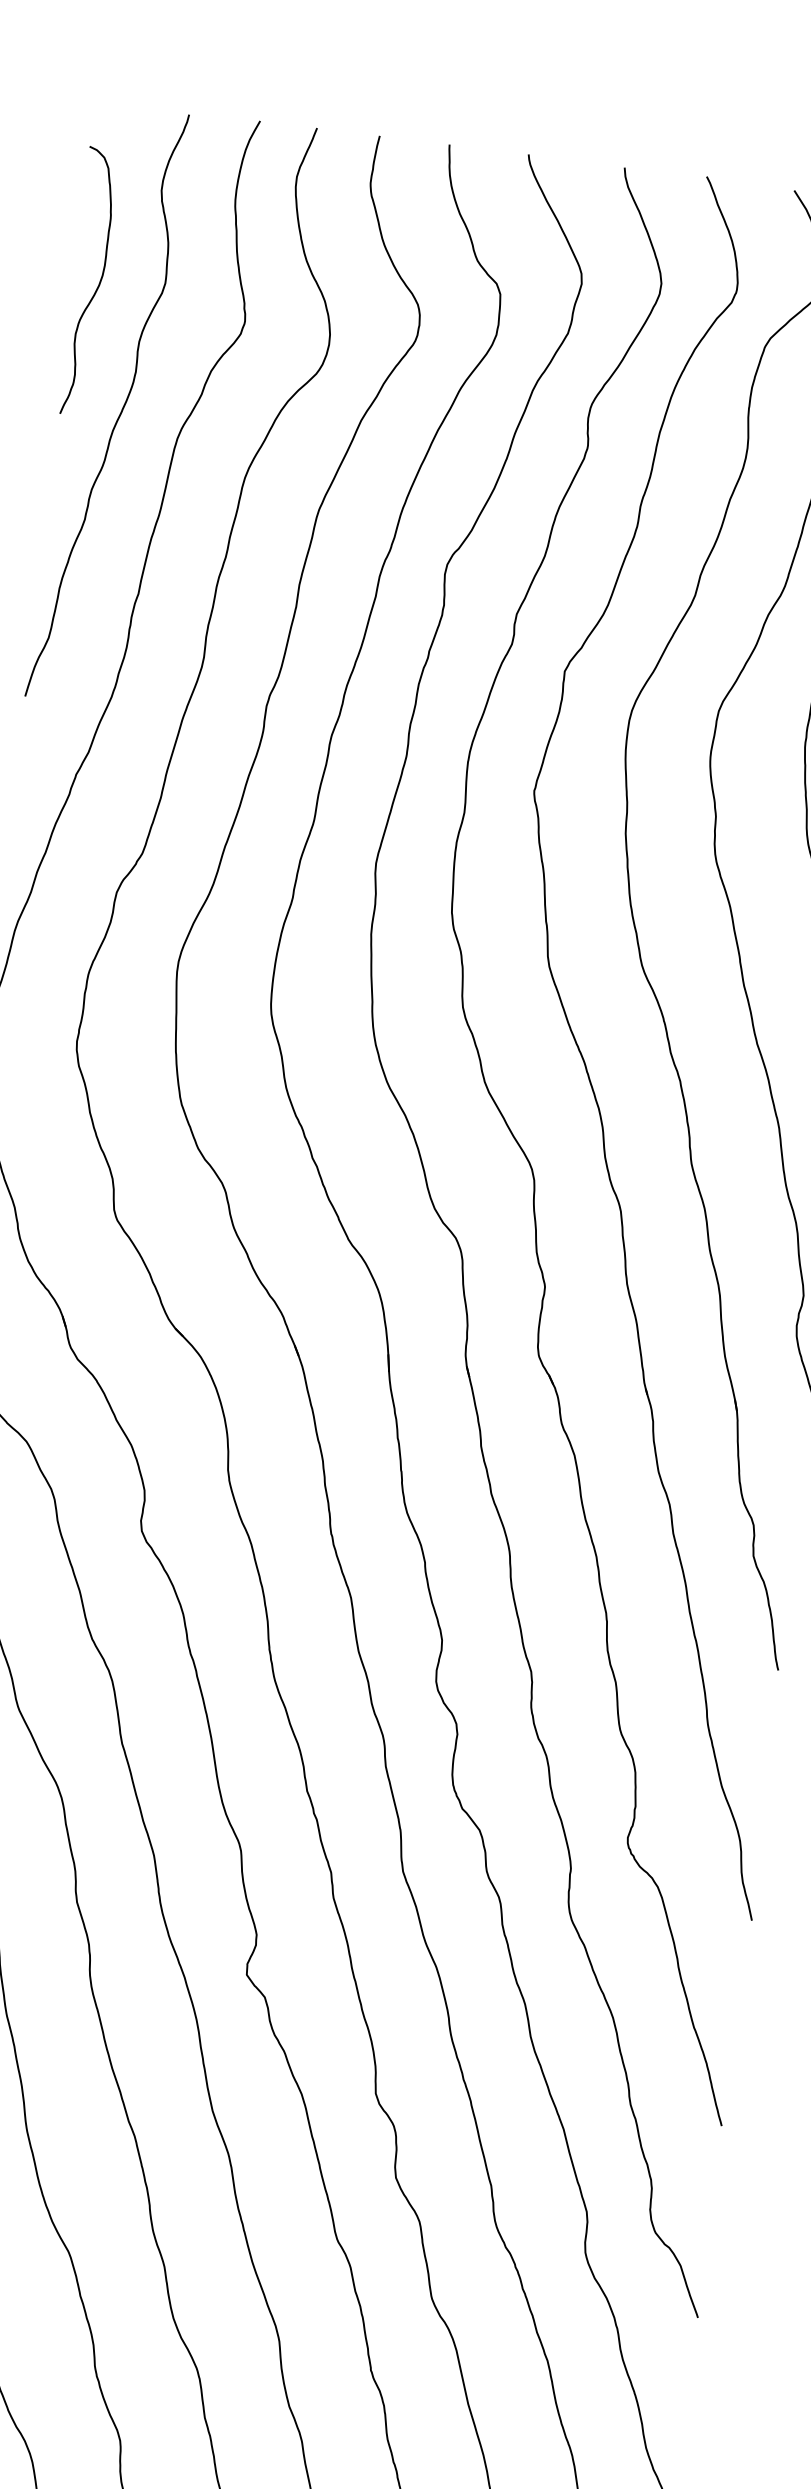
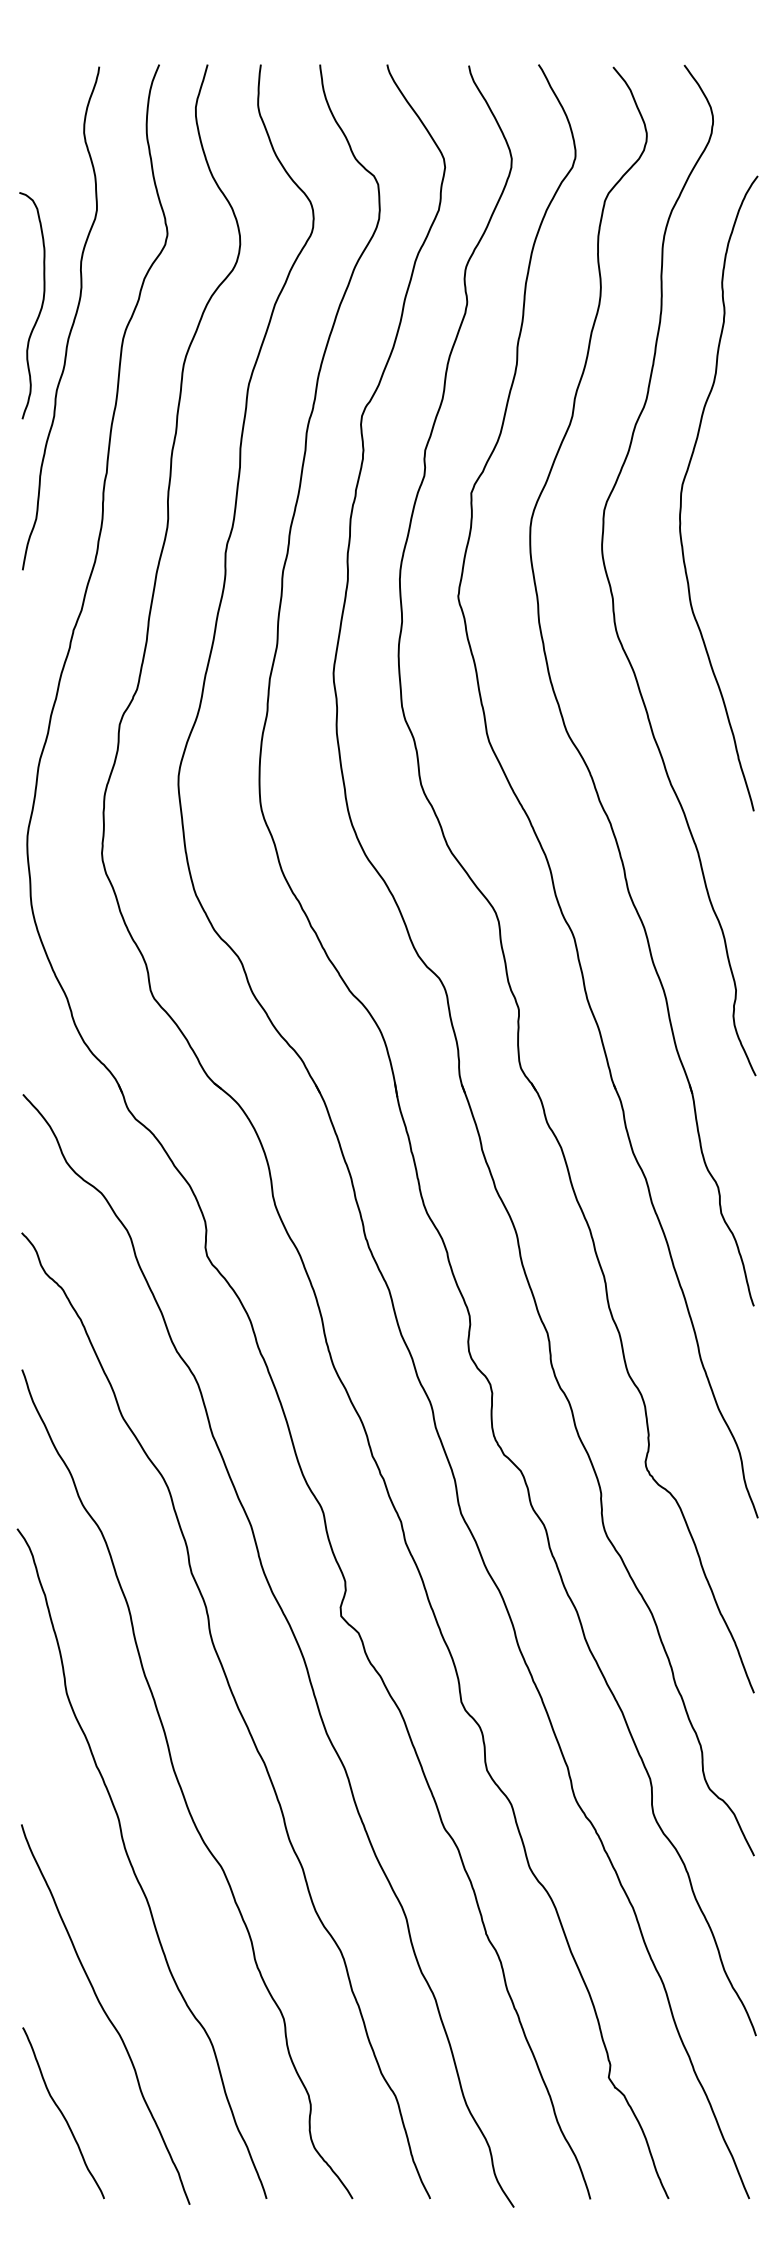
curve: (97, 284) -> (40, 307), moved

